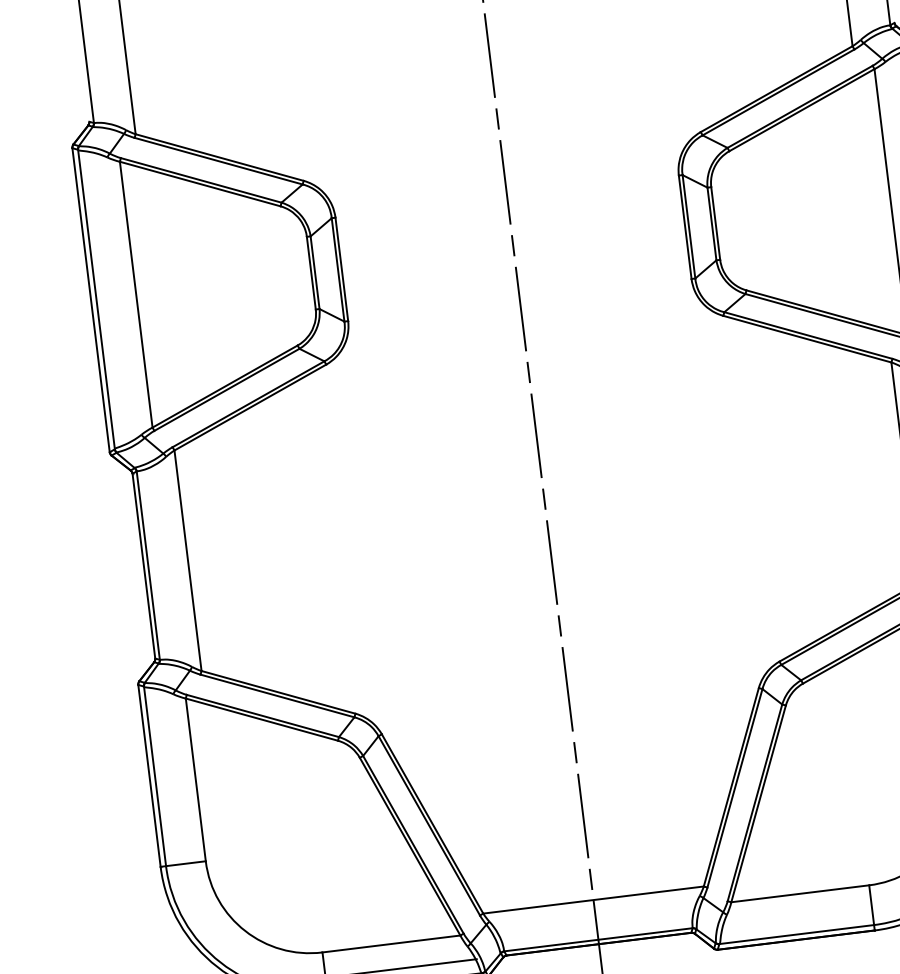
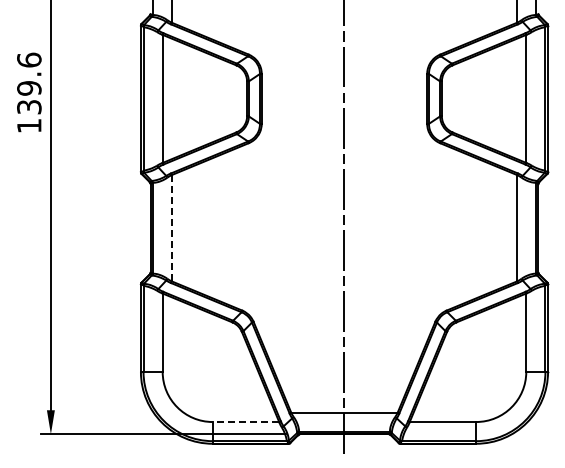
line: (187, 559) -> (171, 227), solid -> dashed
line: (390, 945) -> (245, 422), solid -> dashed

